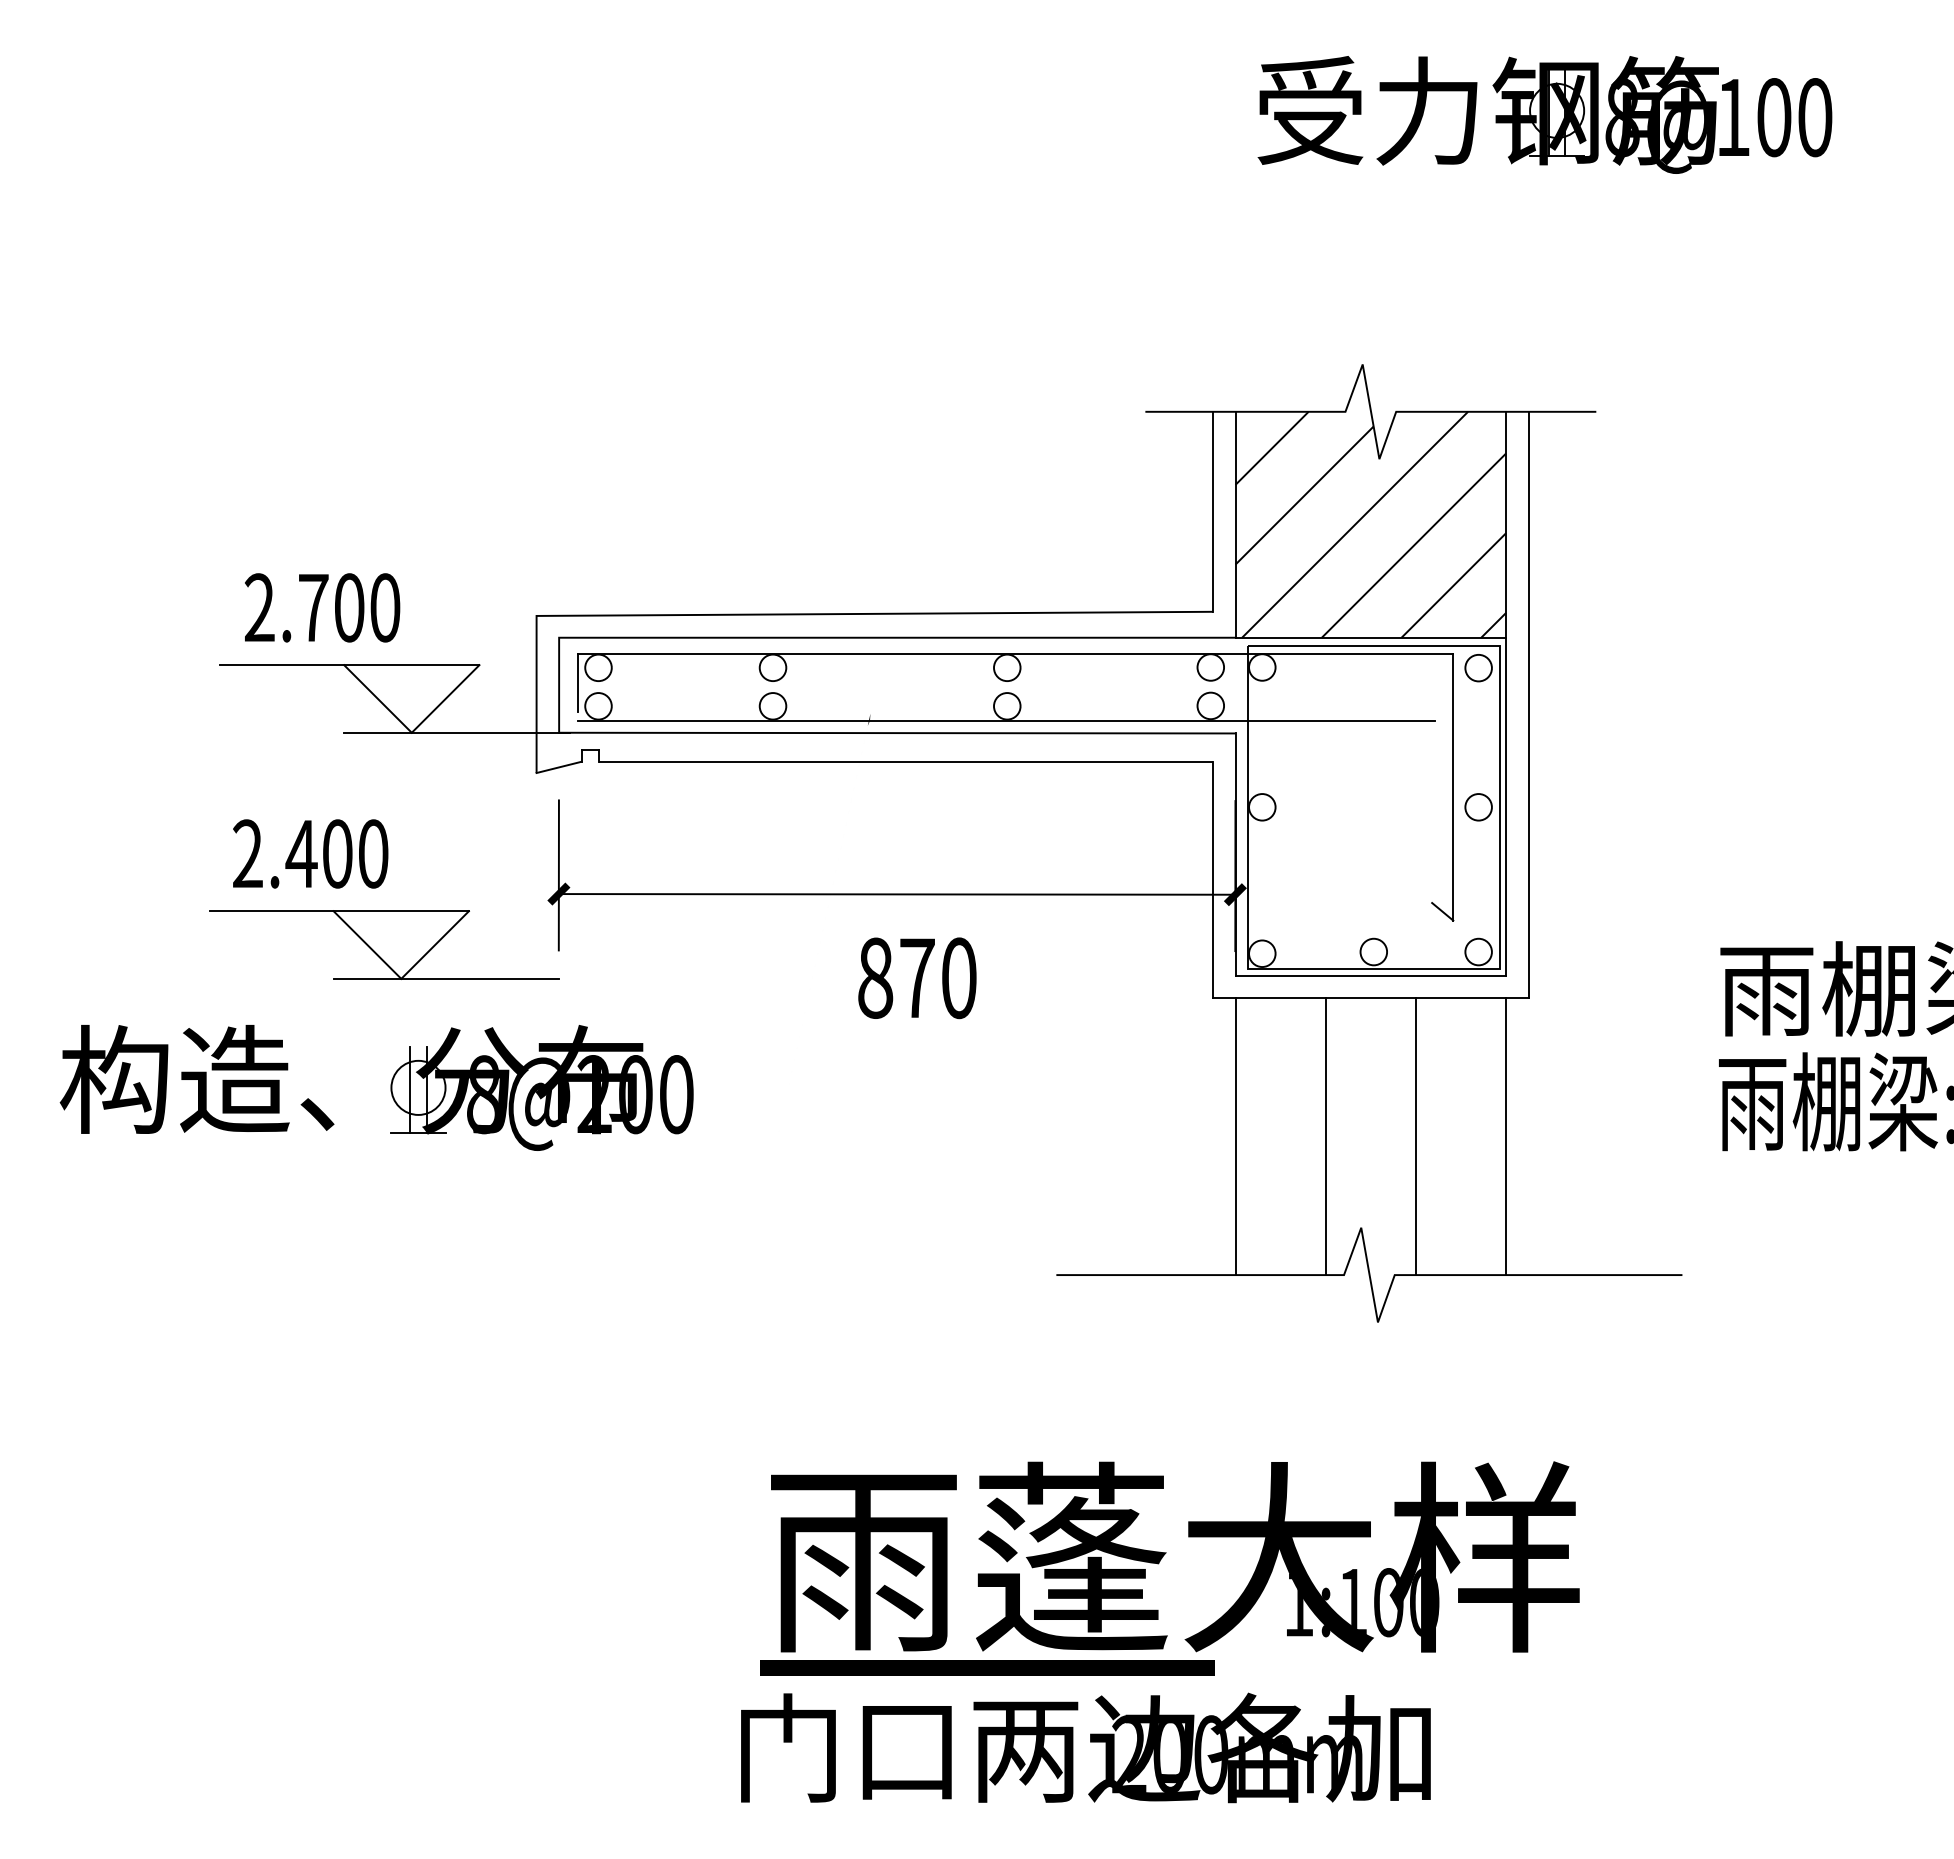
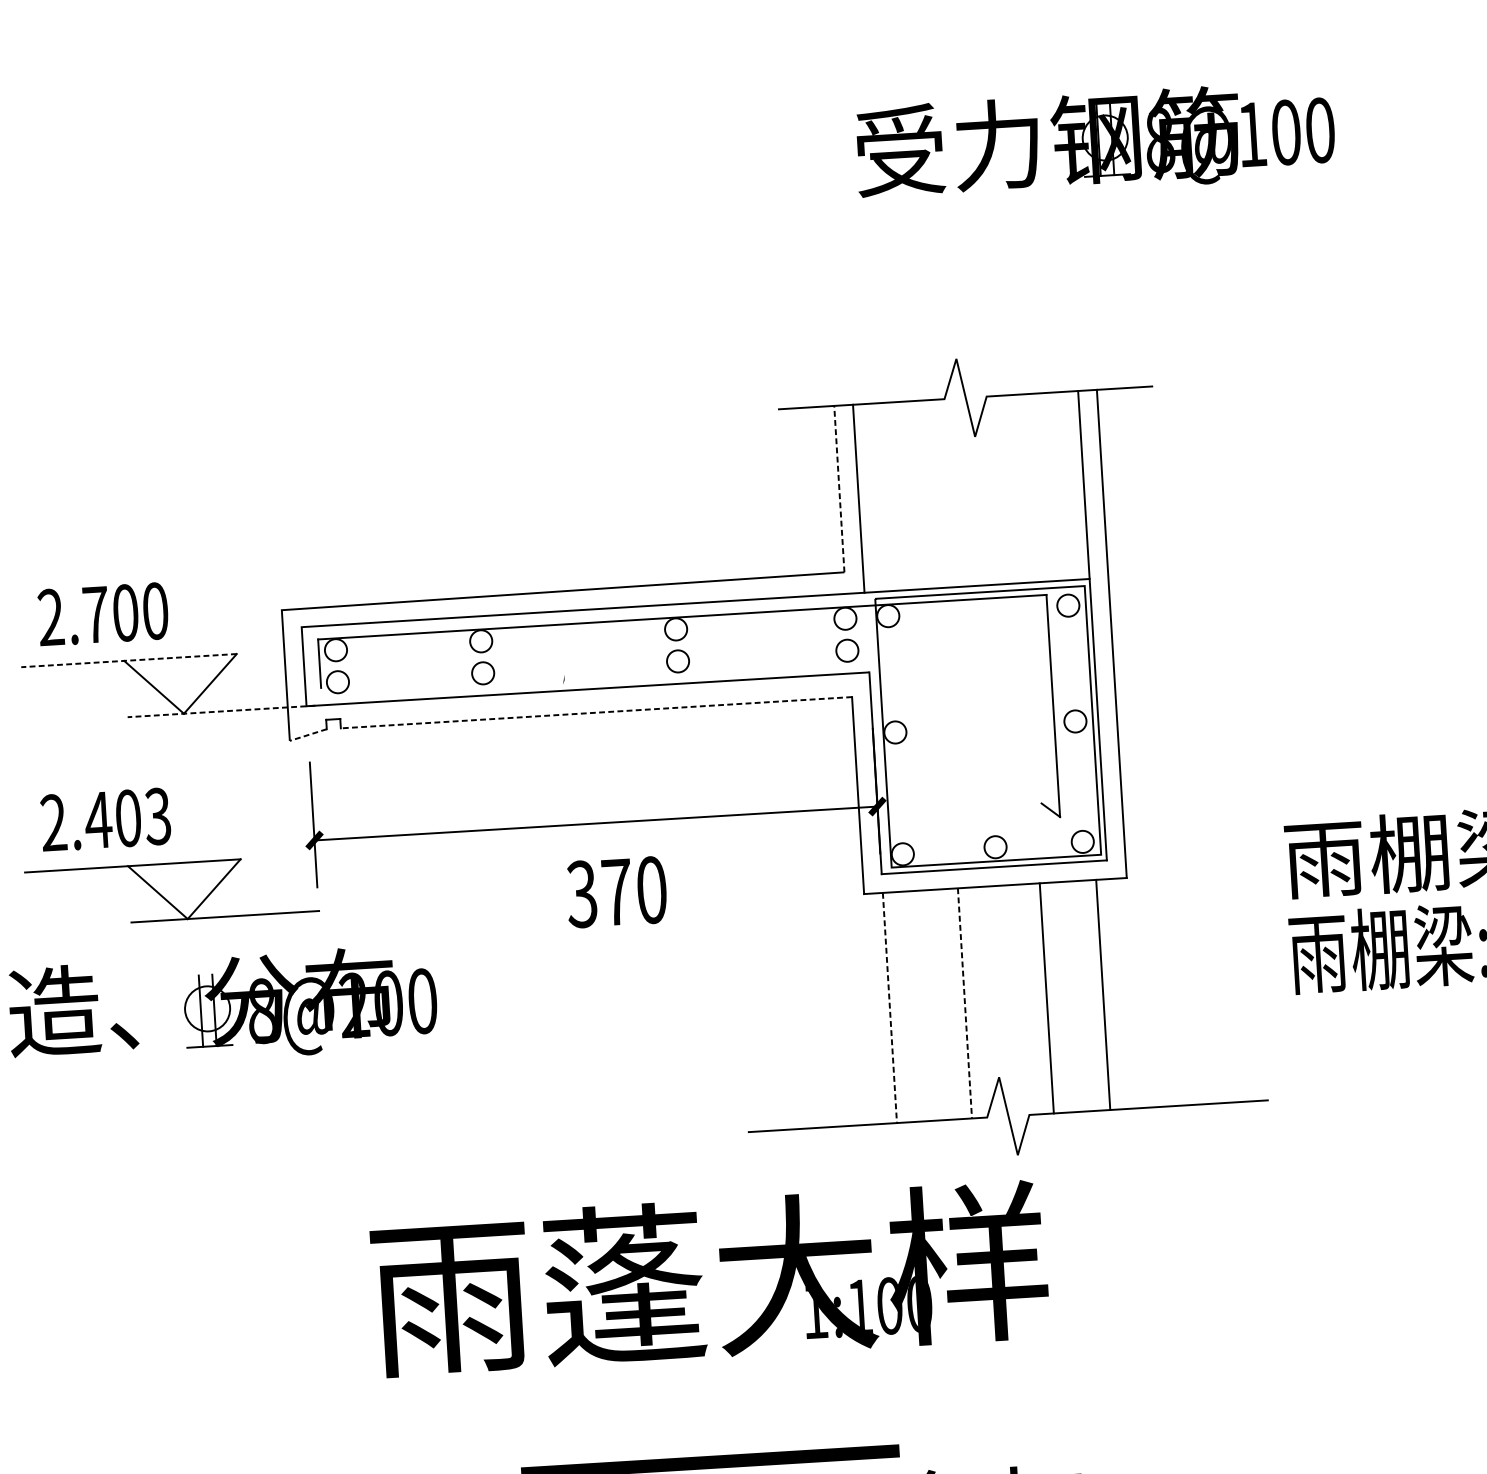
line: (1213, 511) -> (839, 488), solid -> dashed
hatch: (1370, 524) -> (971, 491), removed
line: (349, 665) -> (128, 660), solid -> dashed
line: (1006, 720) -> (678, 673), removed
line: (456, 732) -> (221, 711), solid -> dashed
line: (905, 761) -> (596, 712), solid -> dashed
line: (558, 767) -> (307, 735), solid -> dashed
text: (372, 853) -> (157, 816), 2.400 -> 2.403
text: (875, 977) -> (582, 893), 870 -> 370
line: (1415, 1136) -> (1102, 994), moved
line: (1506, 1136) -> (1047, 998), moved
line: (1235, 1137) -> (889, 1008), solid -> dashed
line: (1325, 1137) -> (964, 1004), solid -> dashed
text: (1175, 1556) -> (710, 1278), moved

